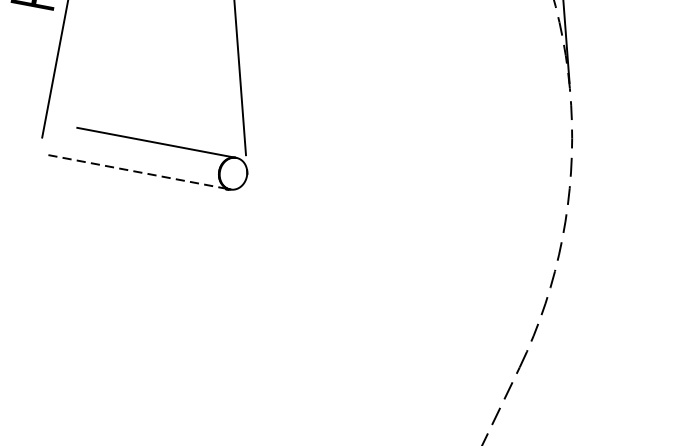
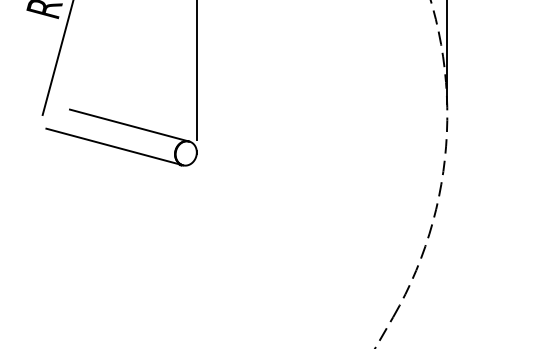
line: (137, 171) -> (113, 146), dashed -> solid

